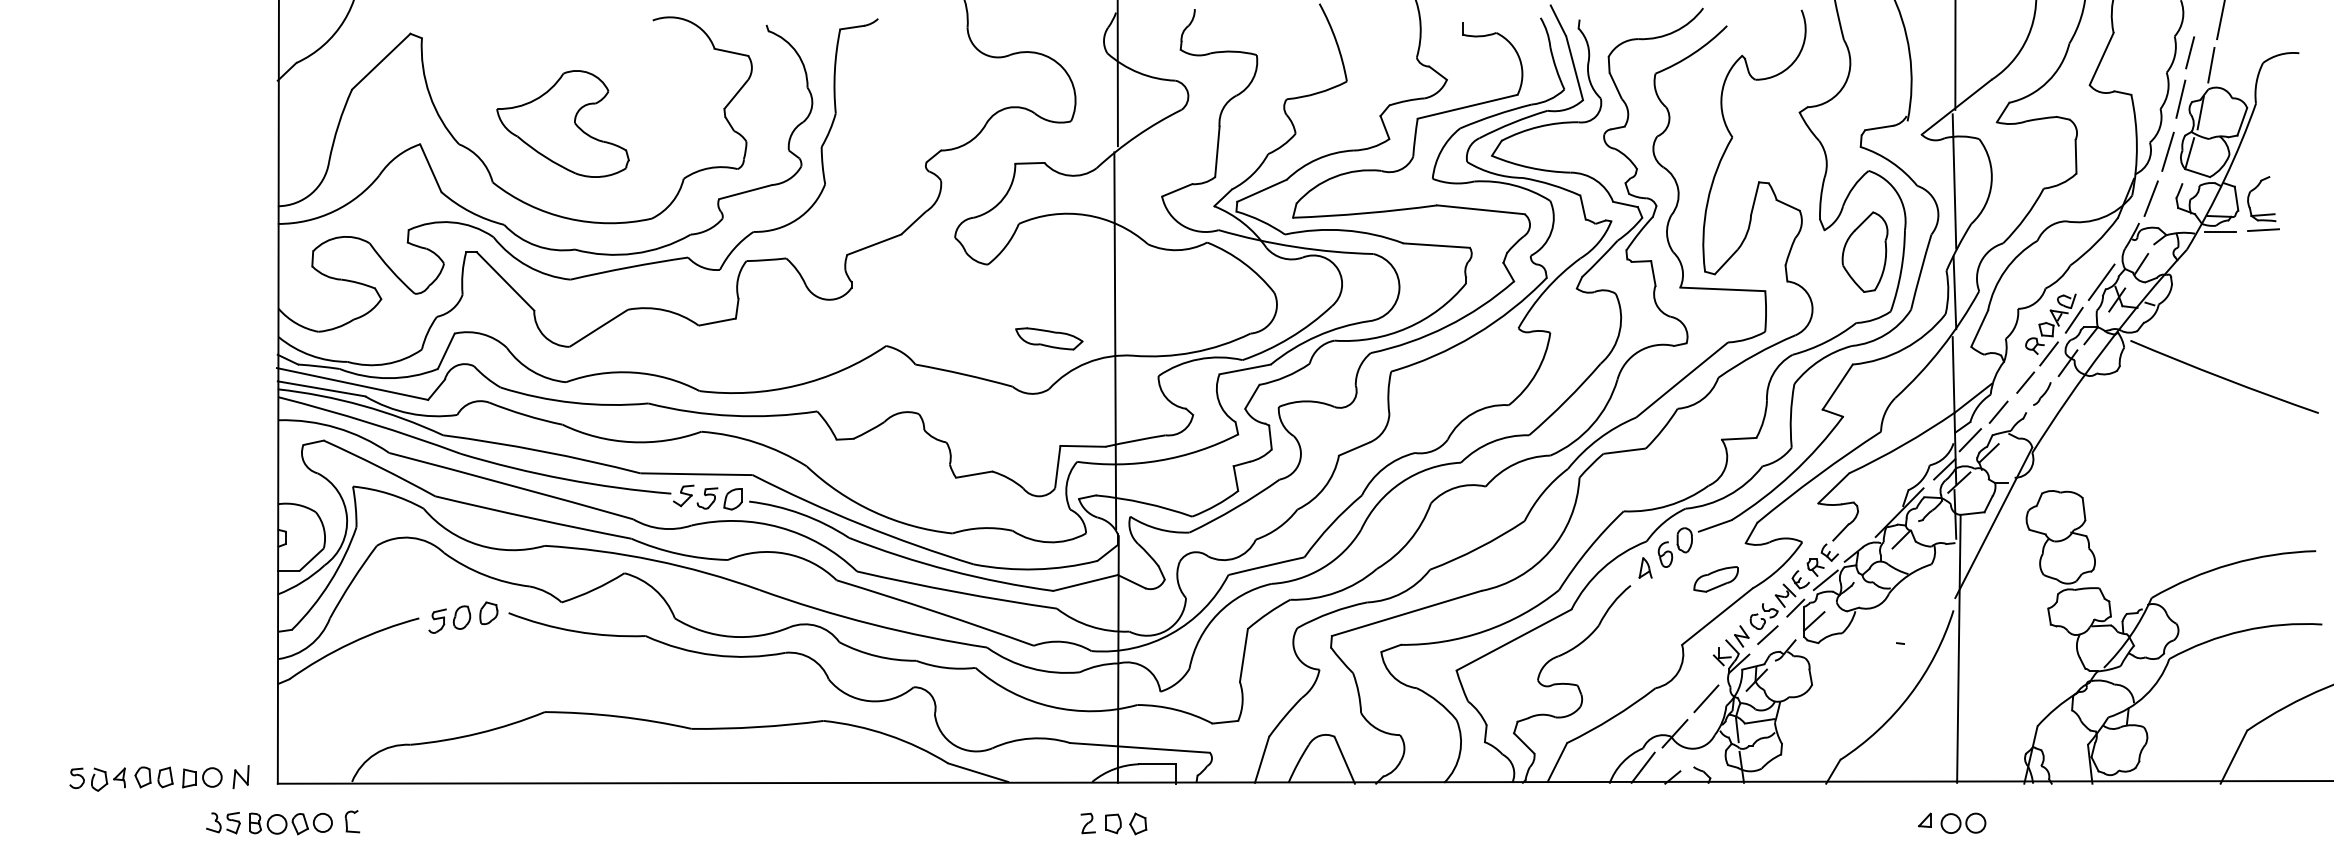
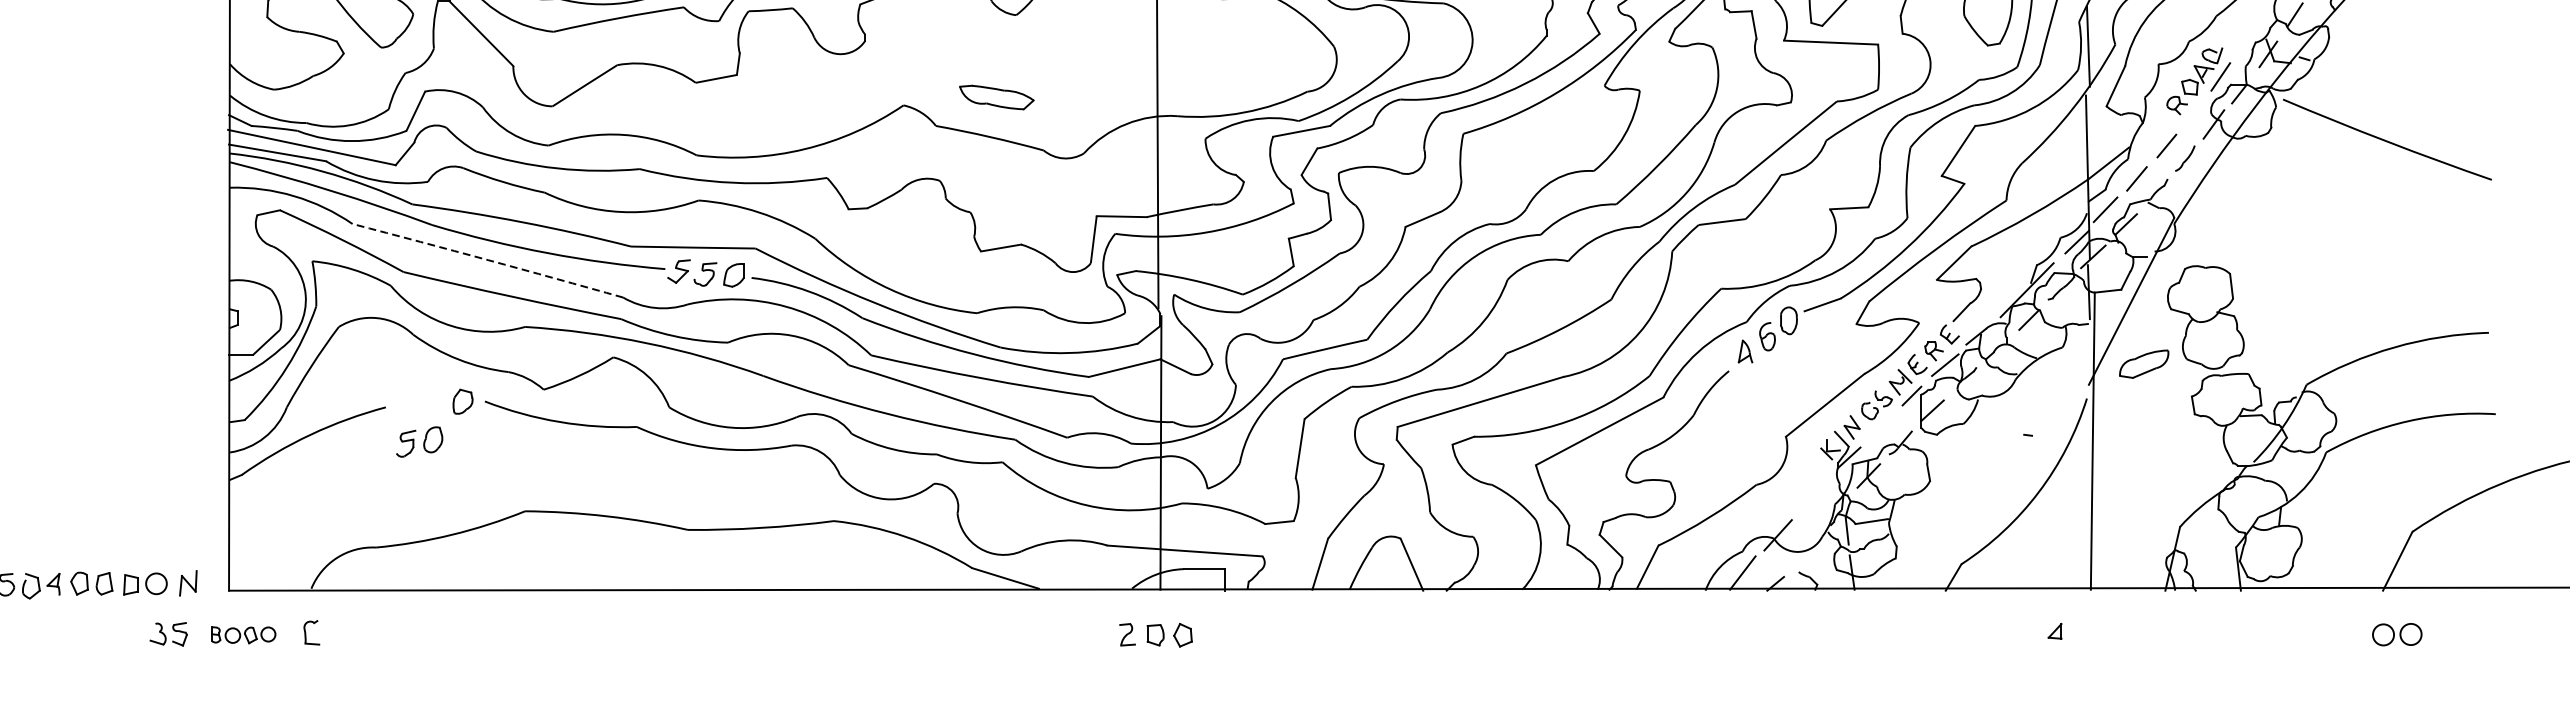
line: (2101, 282) -> (2250, 34), removed
part: (1049, 338) -> (997, 97), moved
line: (2048, 353) -> (2192, 113), removed
arc: (511, 485) -> (488, 260), solid -> dashed
part: (1715, 579) -> (2143, 364), moved
part: (449, 619) -> (419, 441), moved
line: (1767, 635) -> (1880, 426), removed
line: (1706, 698) -> (1813, 496), removed
part: (1963, 822) -> (2397, 633), moved
part: (290, 823) -> (243, 634), size x0.7

